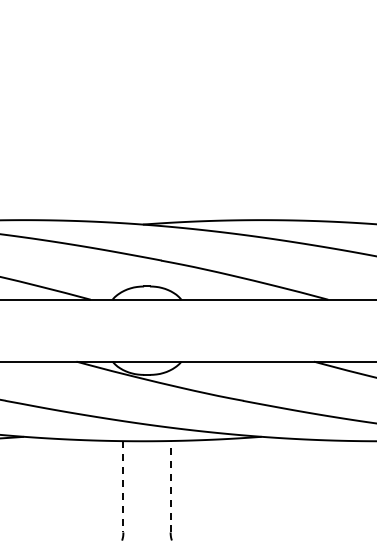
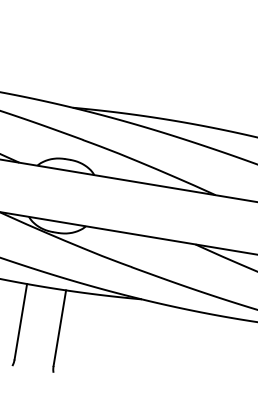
line: (123, 486) -> (20, 321), dashed -> solid
line: (170, 486) -> (59, 327), dashed -> solid

